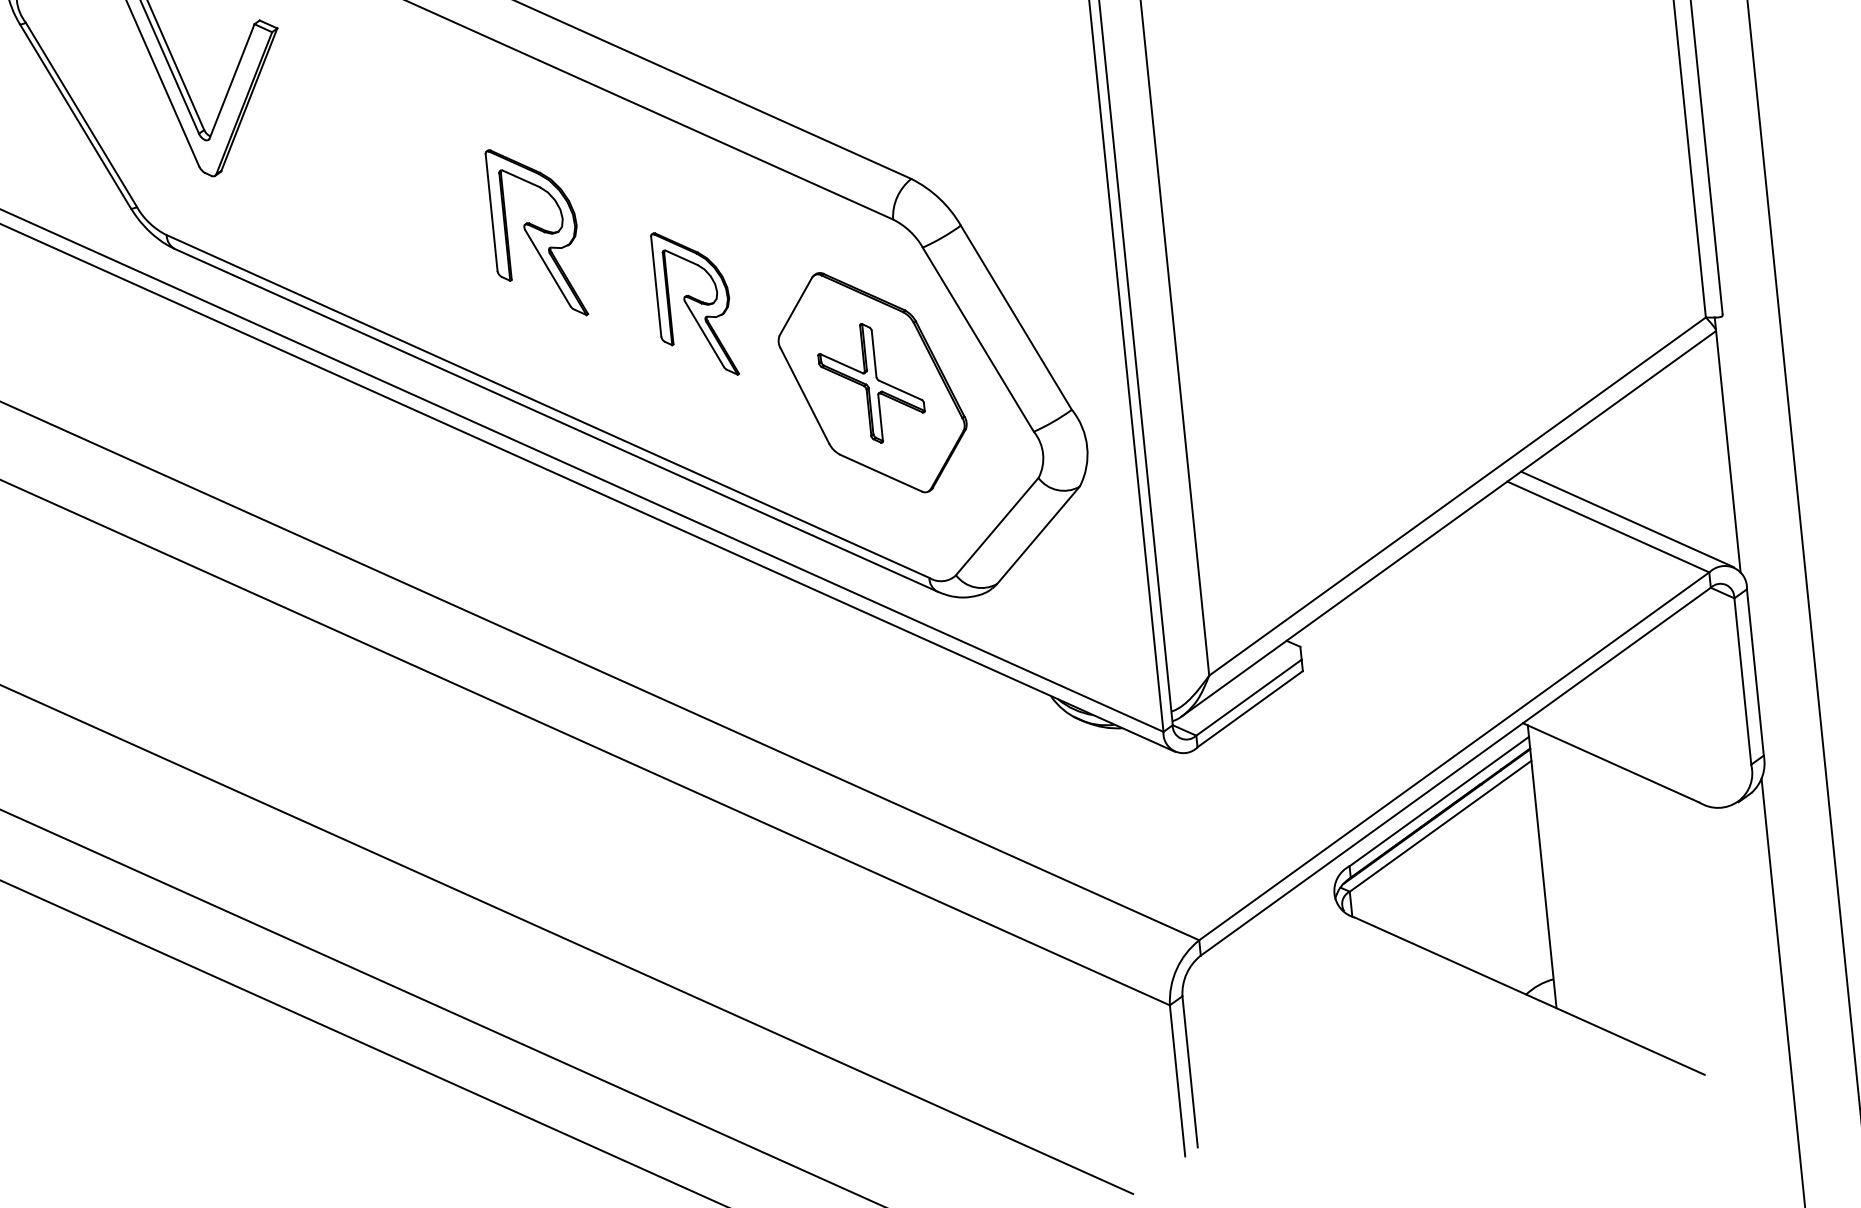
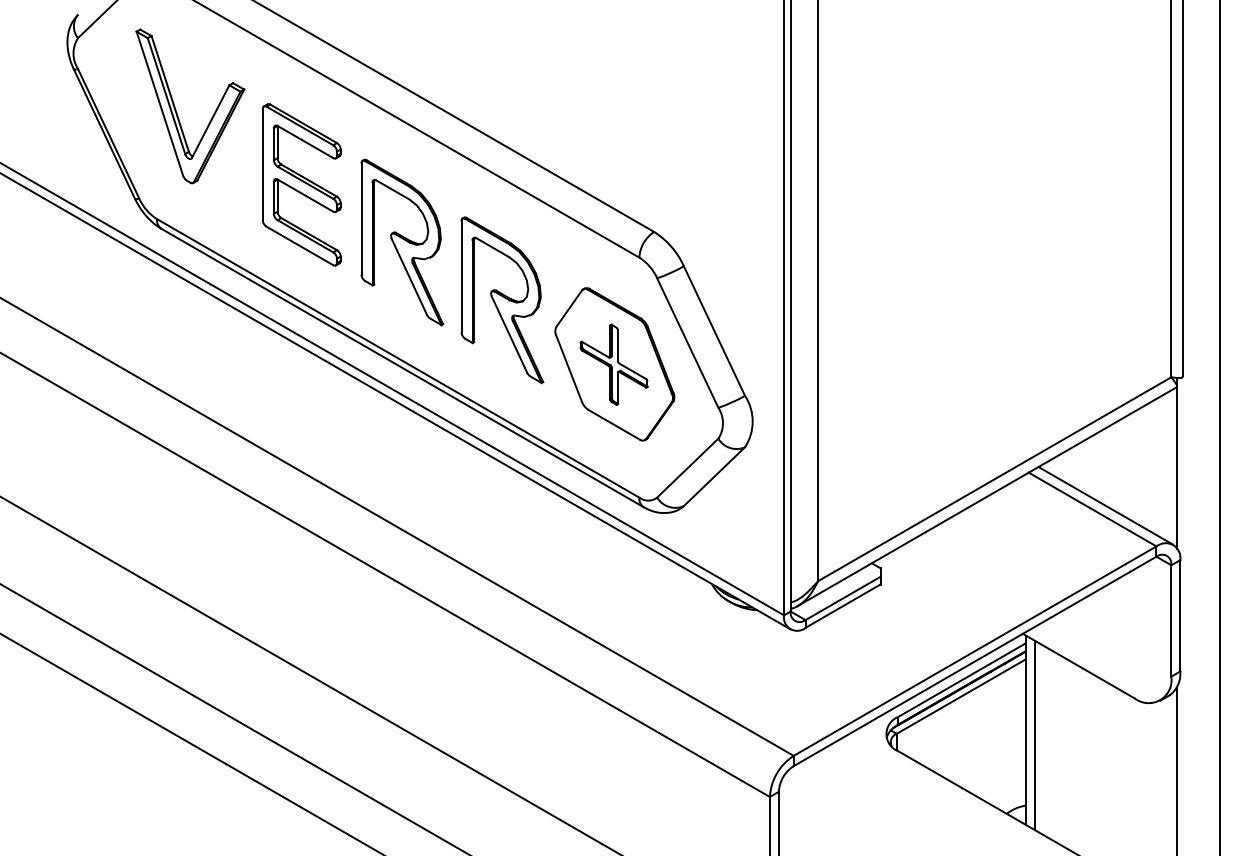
part: (377, 161) -> (301, 184), added
part: (536, 232) -> (402, 242), size x1.43
part: (695, 304) -> (502, 300), size x1.67
line: (1555, 873) -> (1034, 735), added

